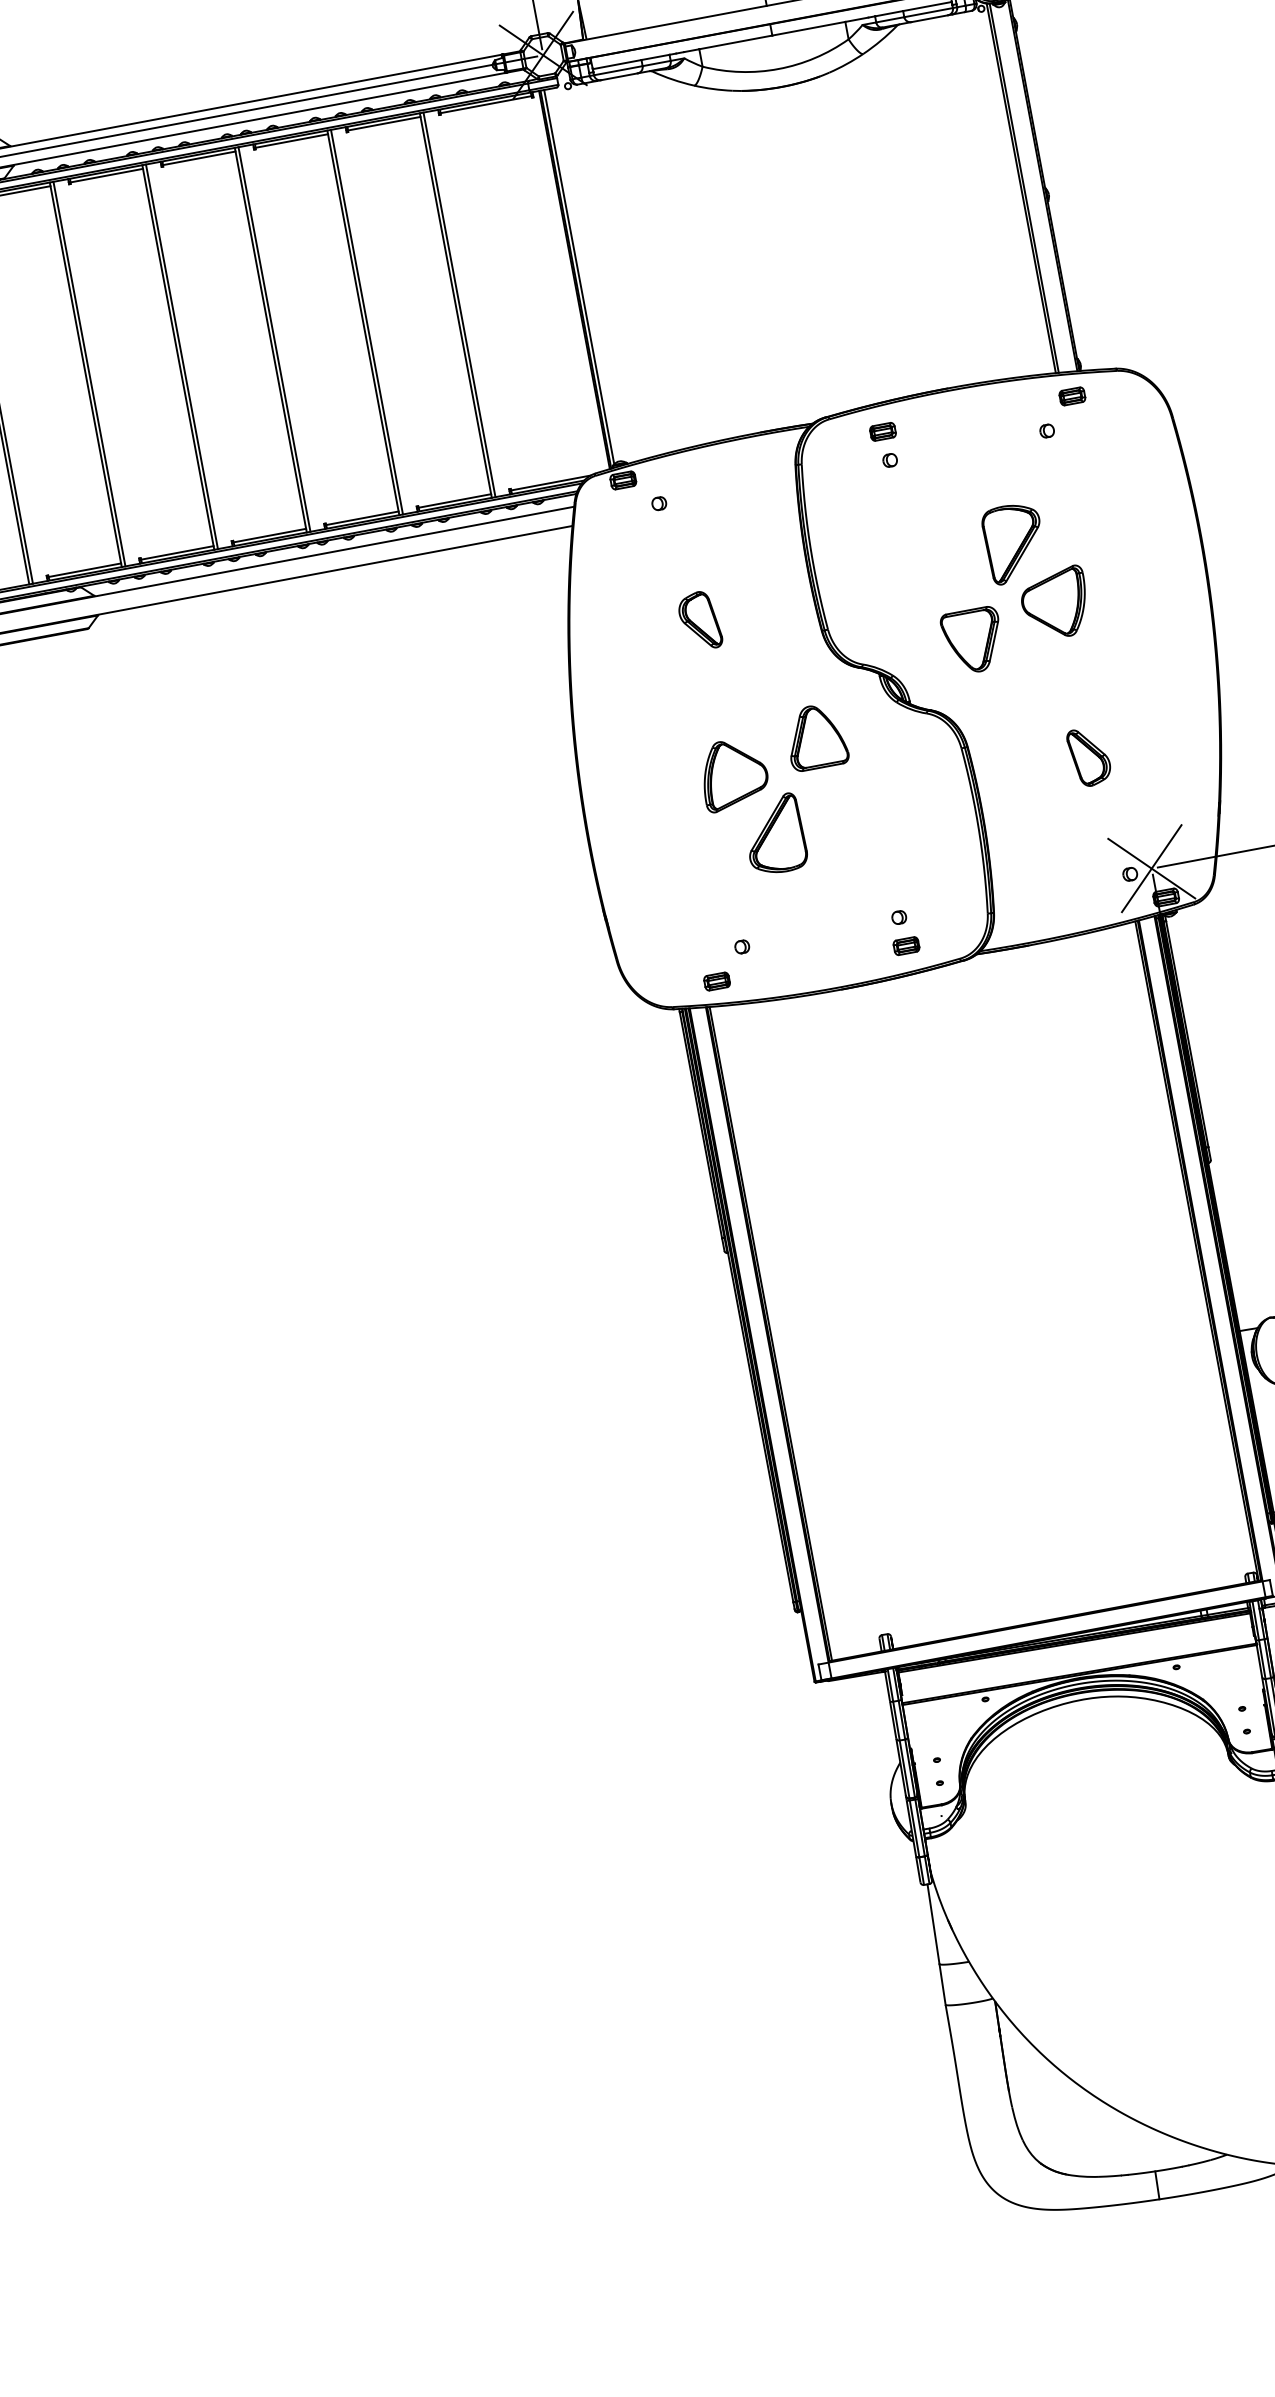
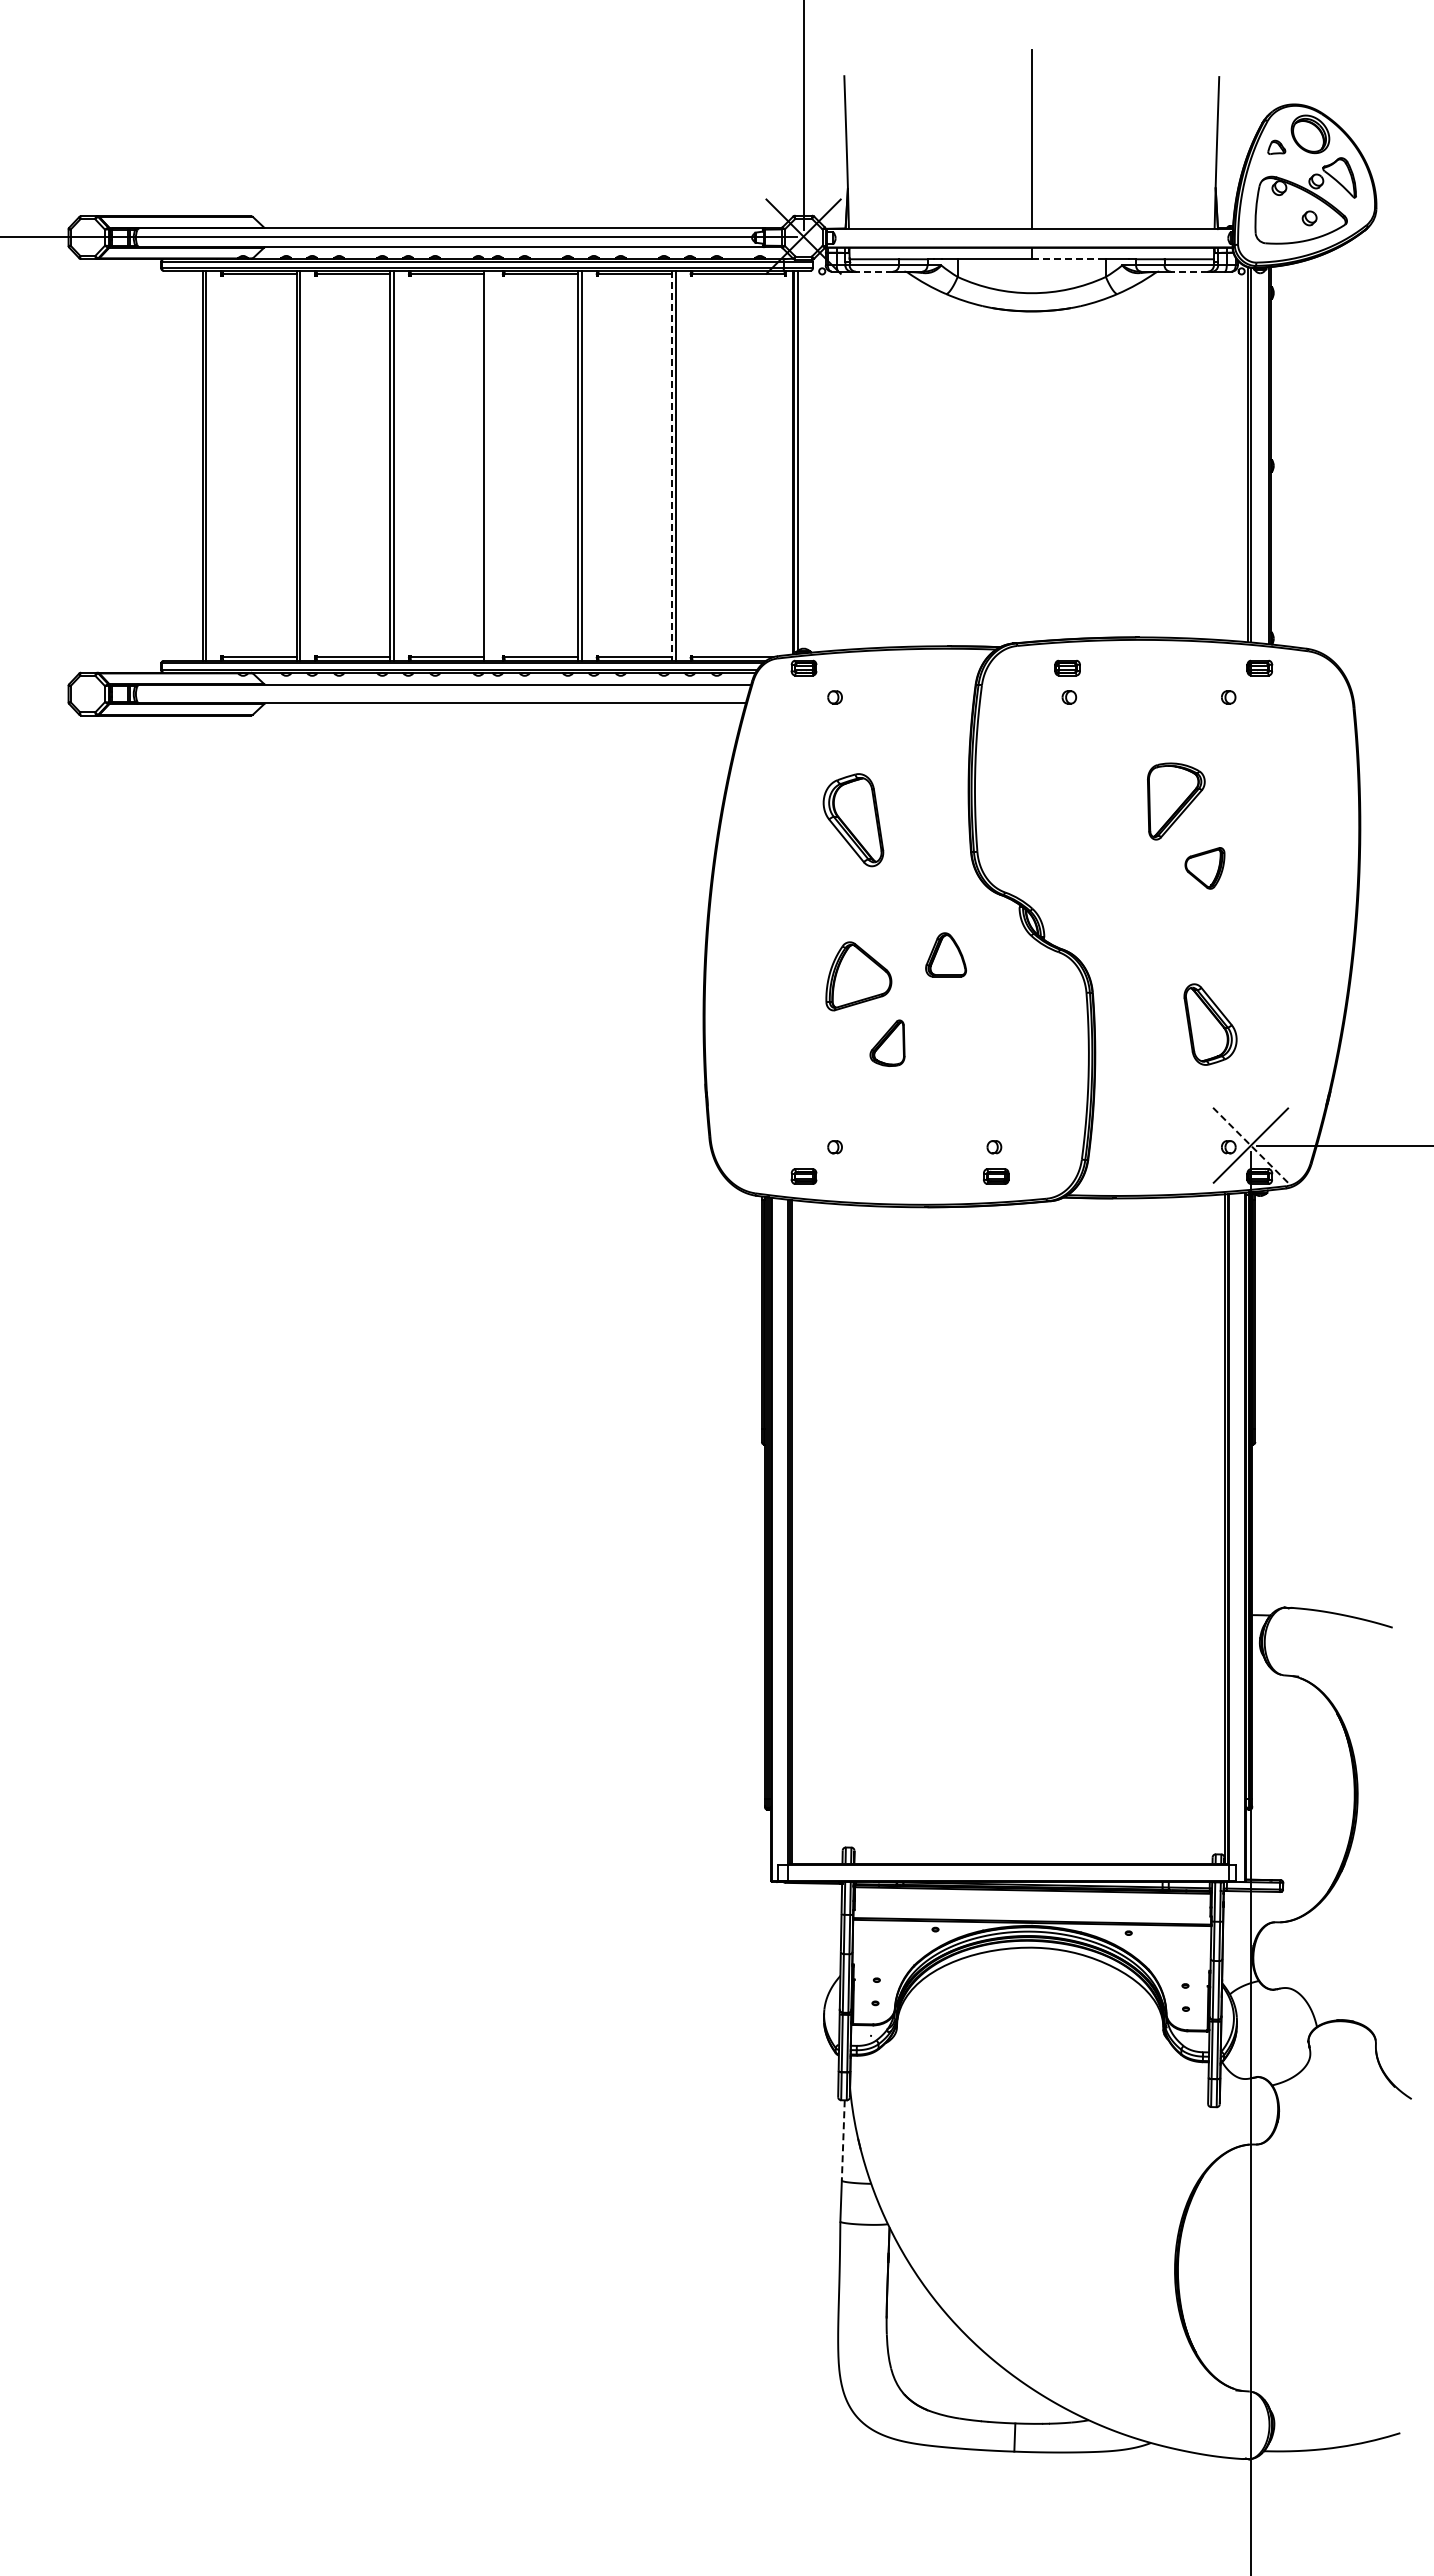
line: (930, 18) -> (1189, 271), solid -> dashed
line: (809, 28) -> (1069, 259), solid -> dashed
line: (619, 76) -> (874, 271), solid -> dashed
line: (455, 306) -> (671, 466), solid -> dashed
line: (273, 339) -> (487, 465), removed
part: (1054, 604) -> (1204, 868), size x0.6
part: (699, 620) -> (853, 819), size x1.6
part: (973, 640) -> (1117, 889), removed
part: (815, 736) -> (945, 954), size x0.7
part: (1088, 756) -> (1209, 1024), size x1.4
part: (774, 835) -> (887, 1043), size x0.6
line: (1151, 868) -> (1250, 1145), solid -> dashed
line: (933, 1924) -> (843, 2140), solid -> dashed

